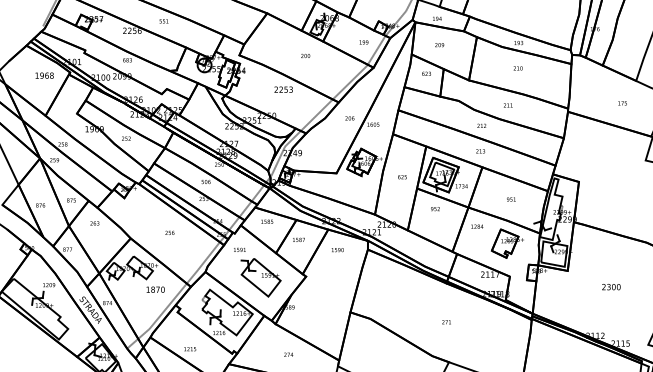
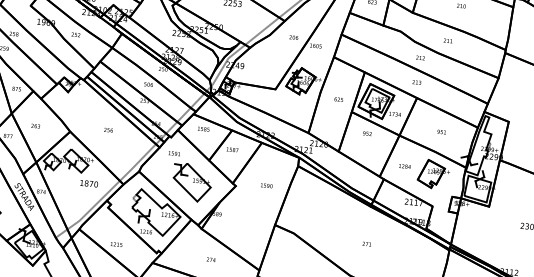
text: (94, 223) -> (35, 126), moved
text: (477, 226) -> (405, 166), moved
text: (337, 250) -> (266, 186), moved

